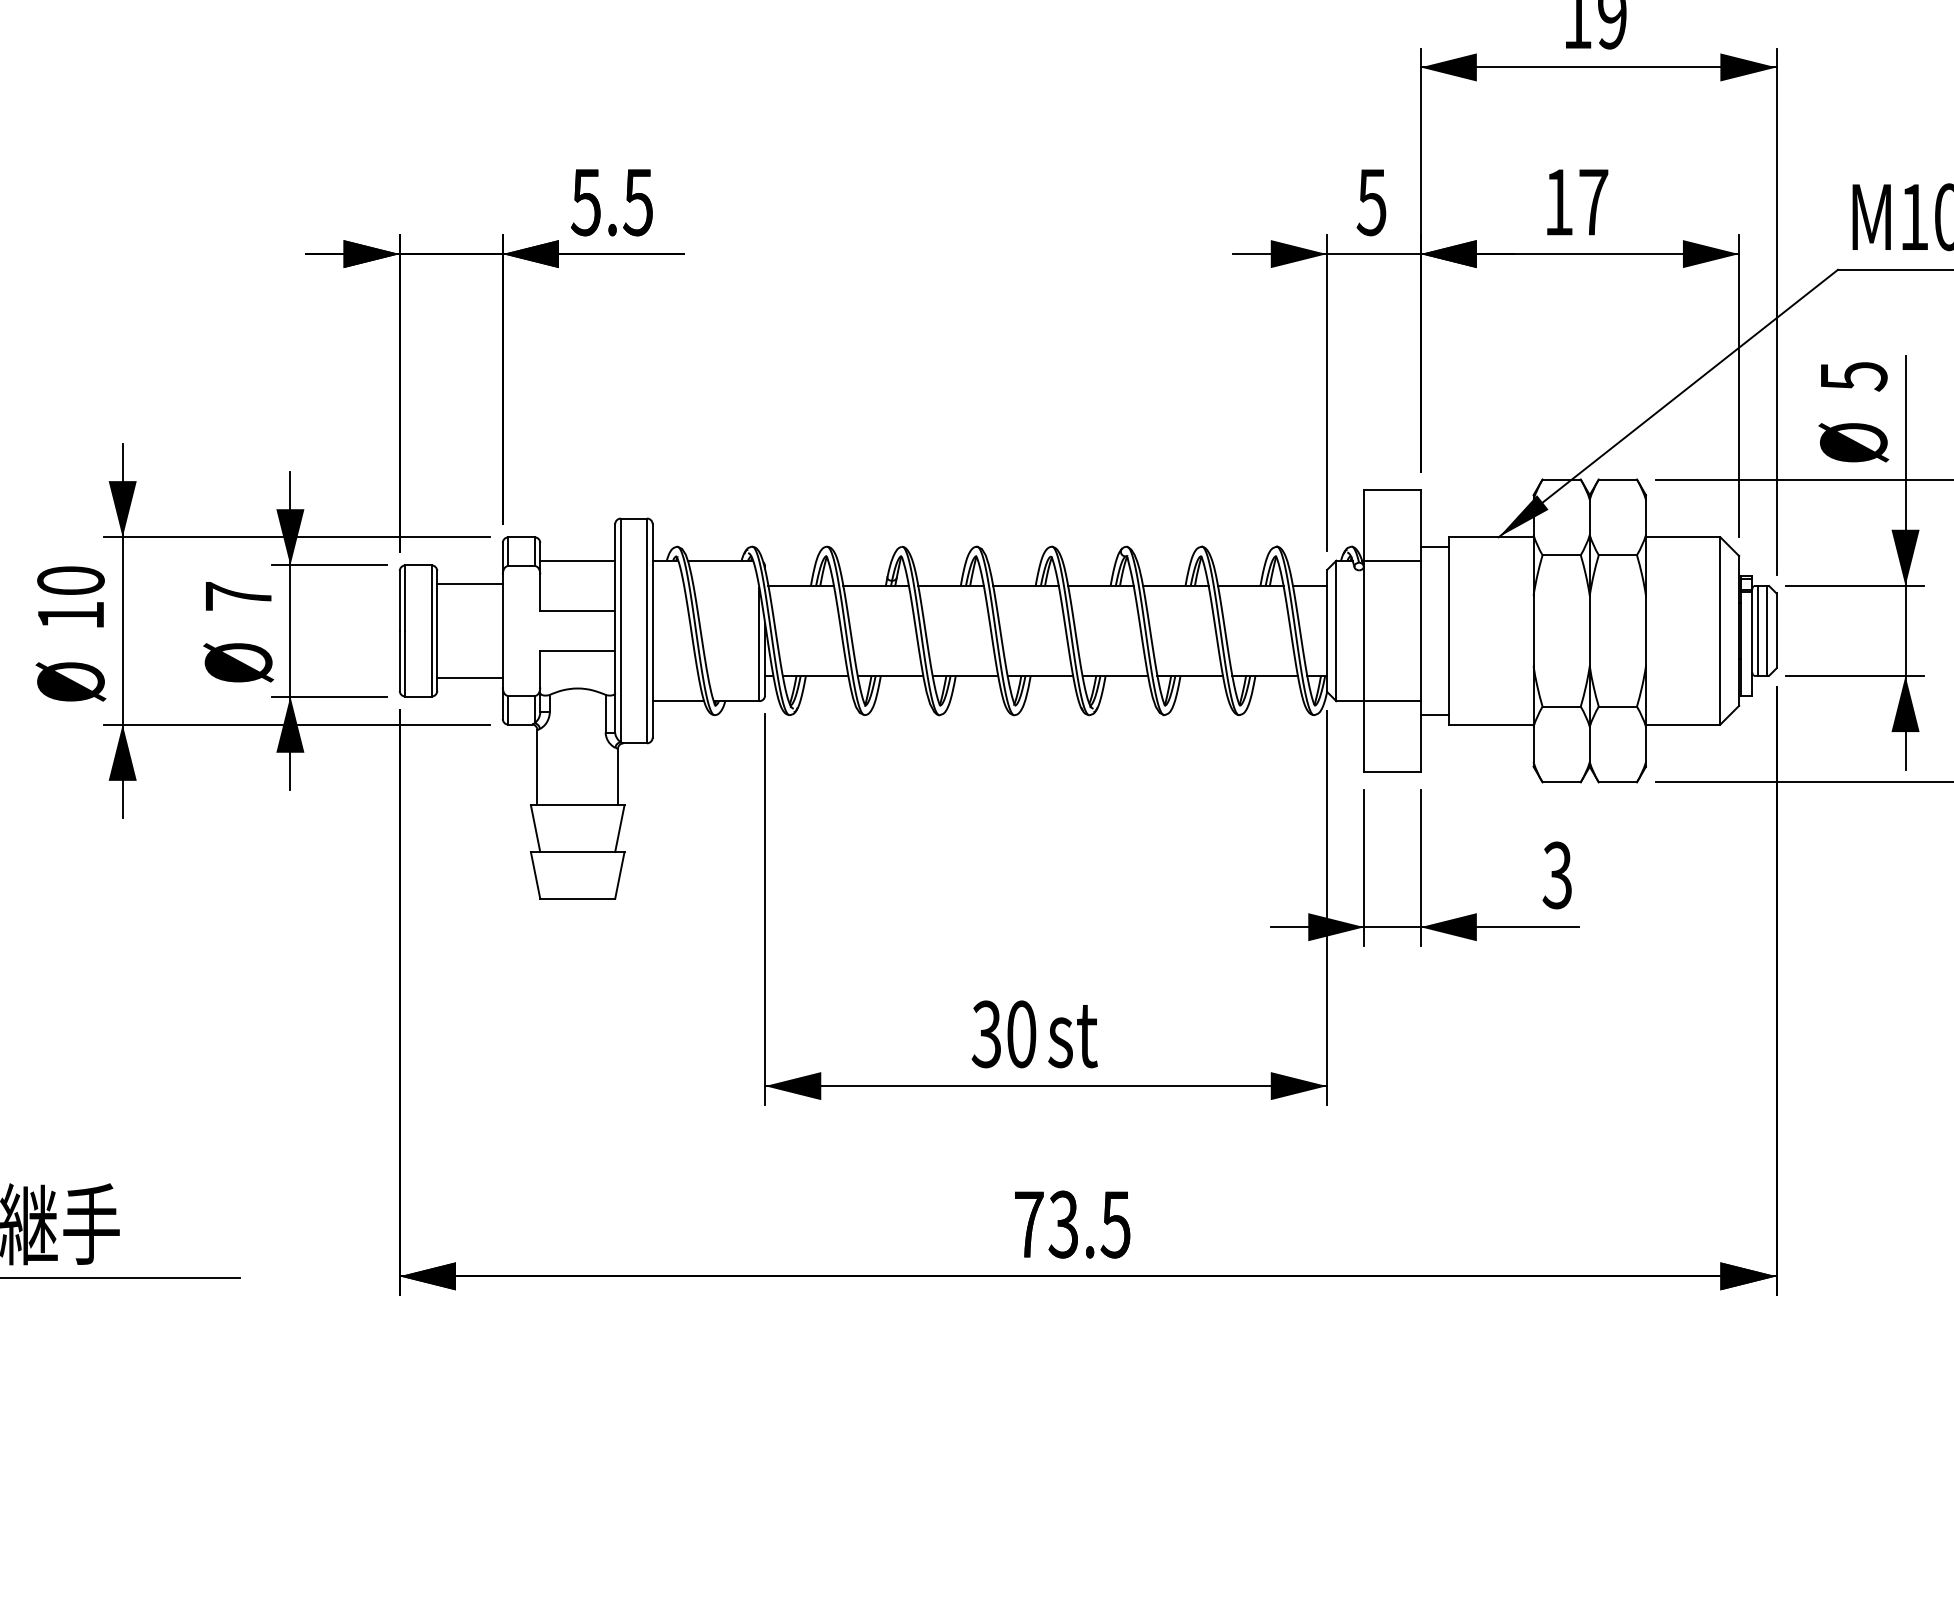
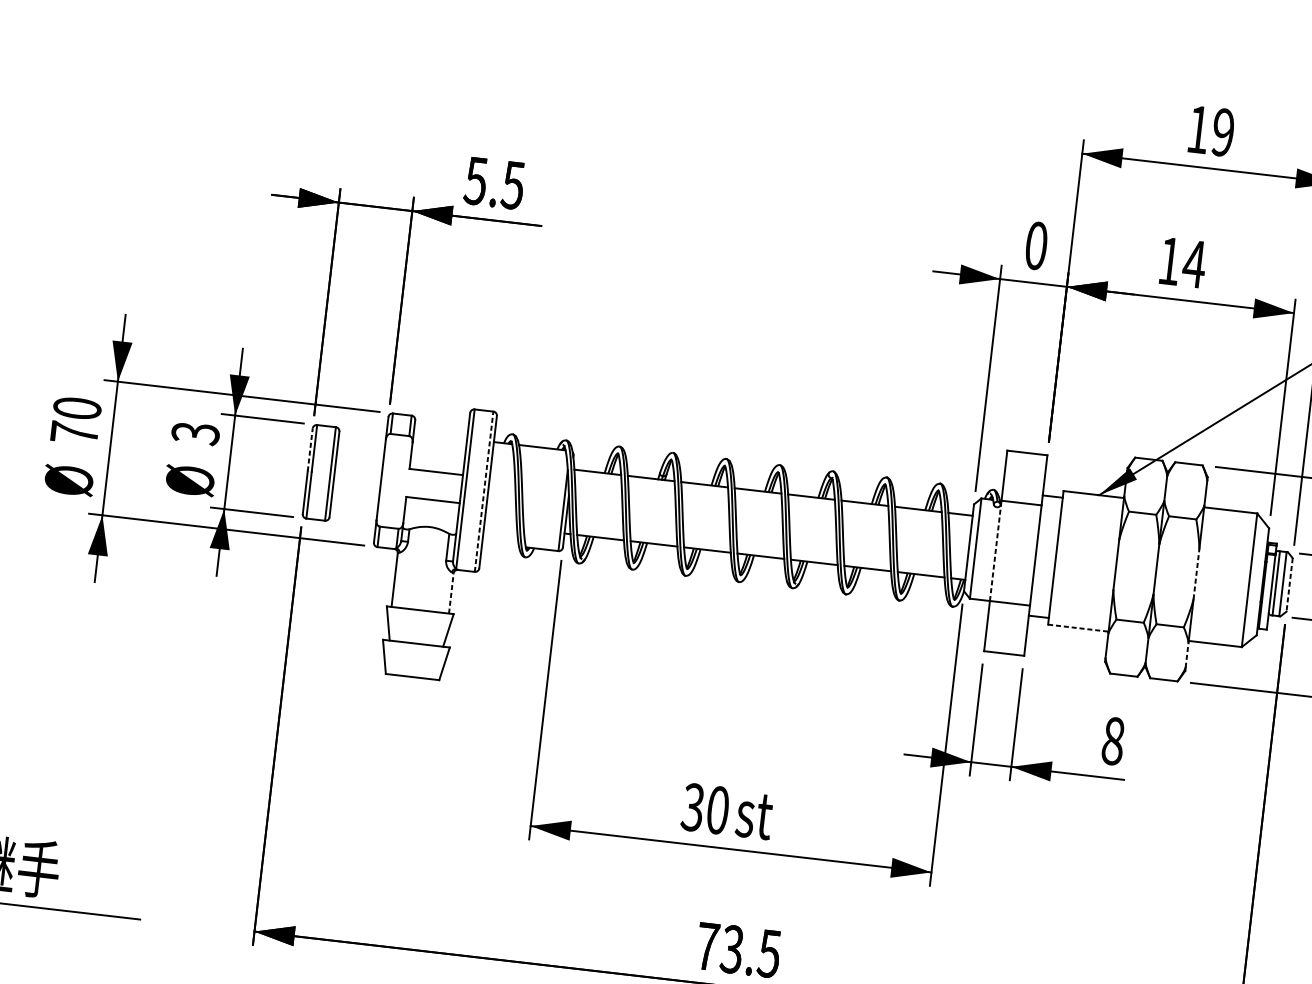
text: (1371, 202) -> (1036, 245), 5 -> 0
text: (1593, 202) -> (1194, 264), 17 -> 14
line: (577, 560) -> (440, 435), removed
line: (469, 584) -> (361, 443), removed
text: (238, 596) -> (195, 433), 7 -> 3
line: (399, 601) -> (310, 450), solid -> dashed
text: (70, 615) -> (74, 433), 10 -> 70
line: (647, 630) -> (484, 491), solid -> dashed
line: (1364, 630) -> (995, 550), solid -> dashed
line: (1645, 630) -> (1196, 573), solid -> dashed
line: (1776, 631) -> (1289, 585), solid -> dashed
line: (469, 677) -> (353, 510), removed
line: (678, 701) -> (500, 544), removed
line: (1491, 724) -> (1078, 628), solid -> dashed
line: (1645, 744) -> (1186, 655), solid -> dashed
line: (618, 776) -> (451, 593), solid -> dashed
text: (1557, 875) -> (1113, 741), 3 -> 8

